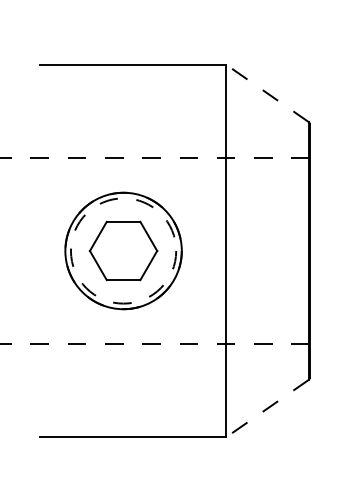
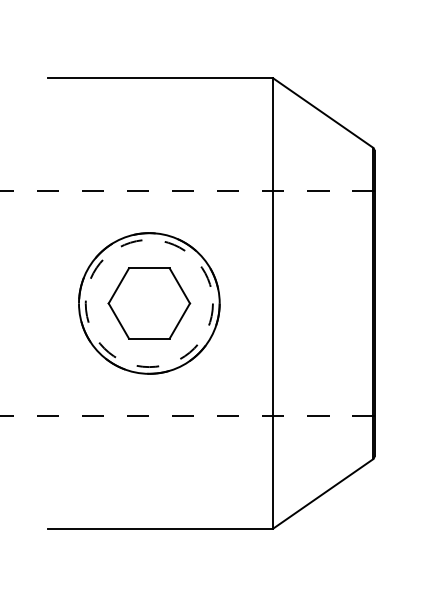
line: (266, 93) -> (322, 113), dashed -> solid
line: (266, 408) -> (322, 493), dashed -> solid

